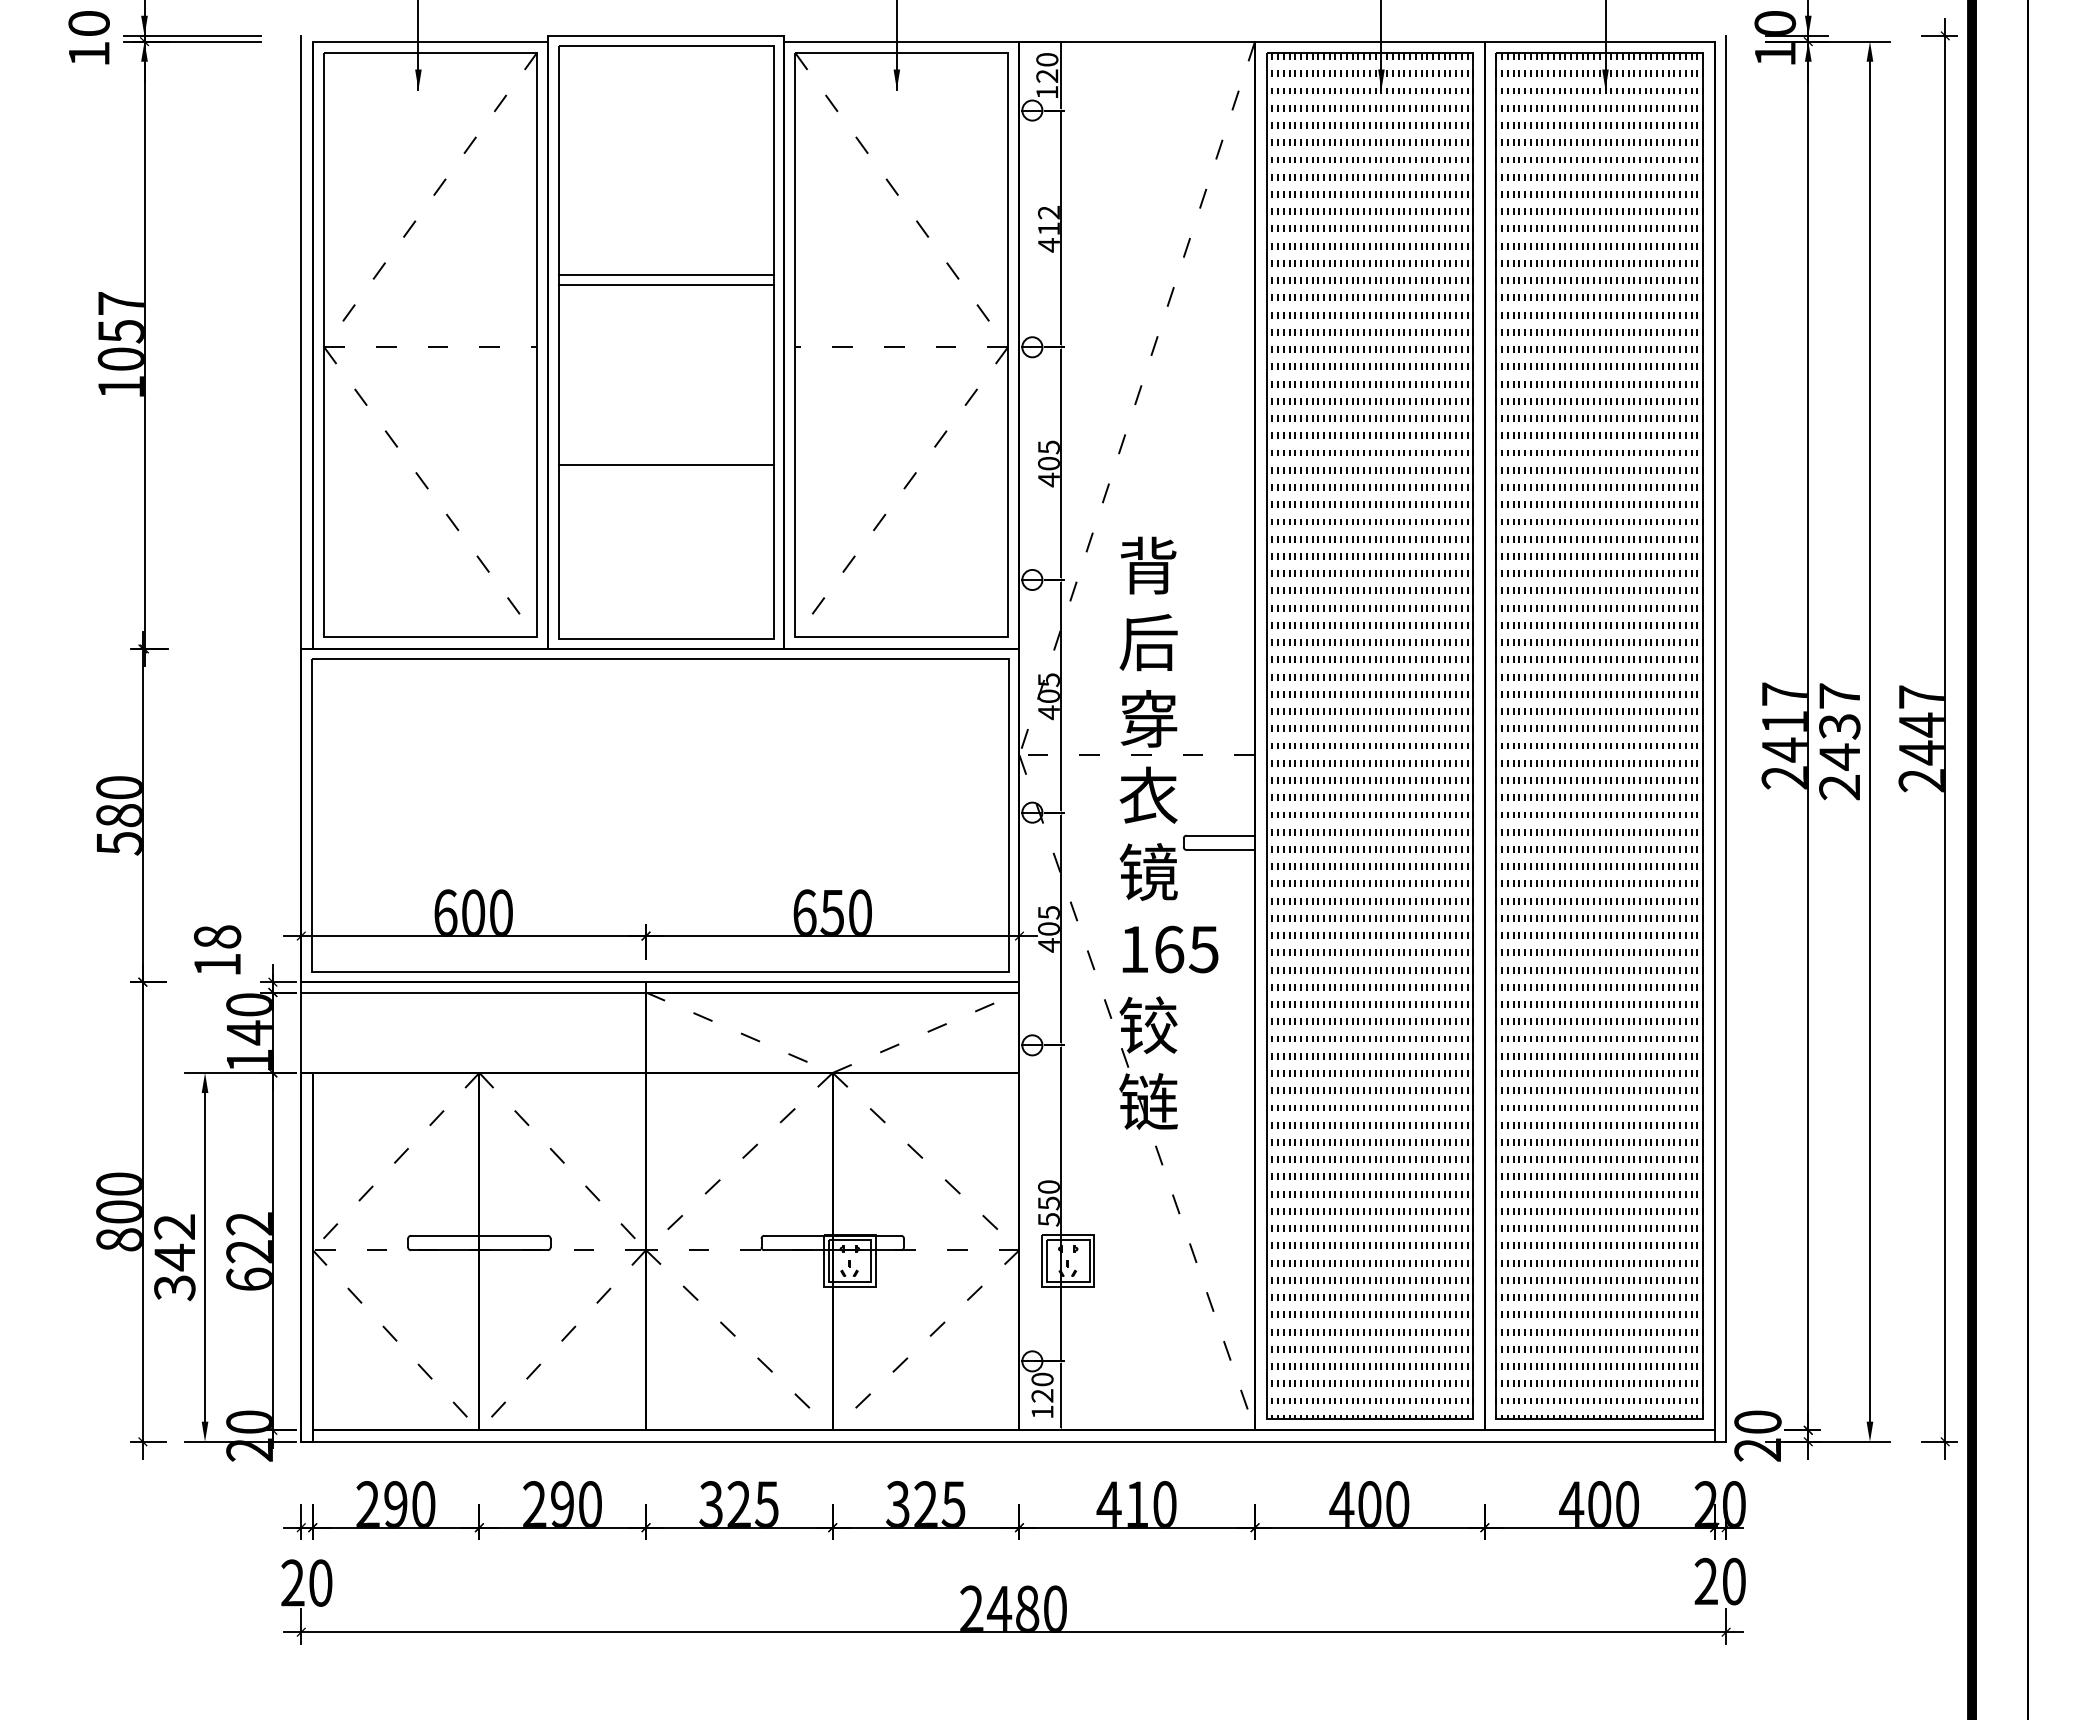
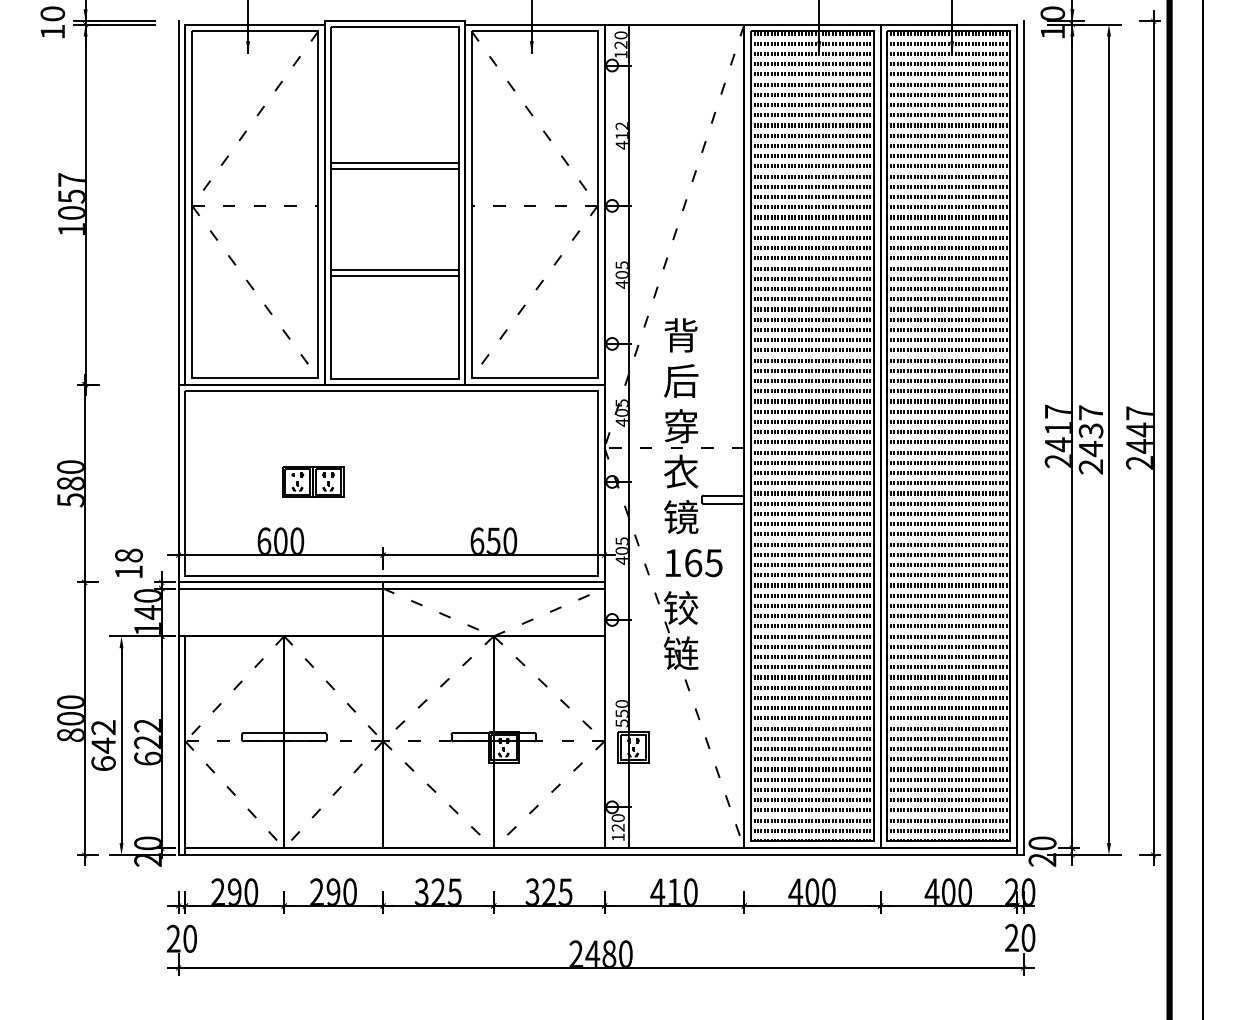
line: (665, 454) -> (394, 269), added
part: (528, 811) -> (313, 481), added
text: (174, 1287) -> (103, 763), 342 -> 642

